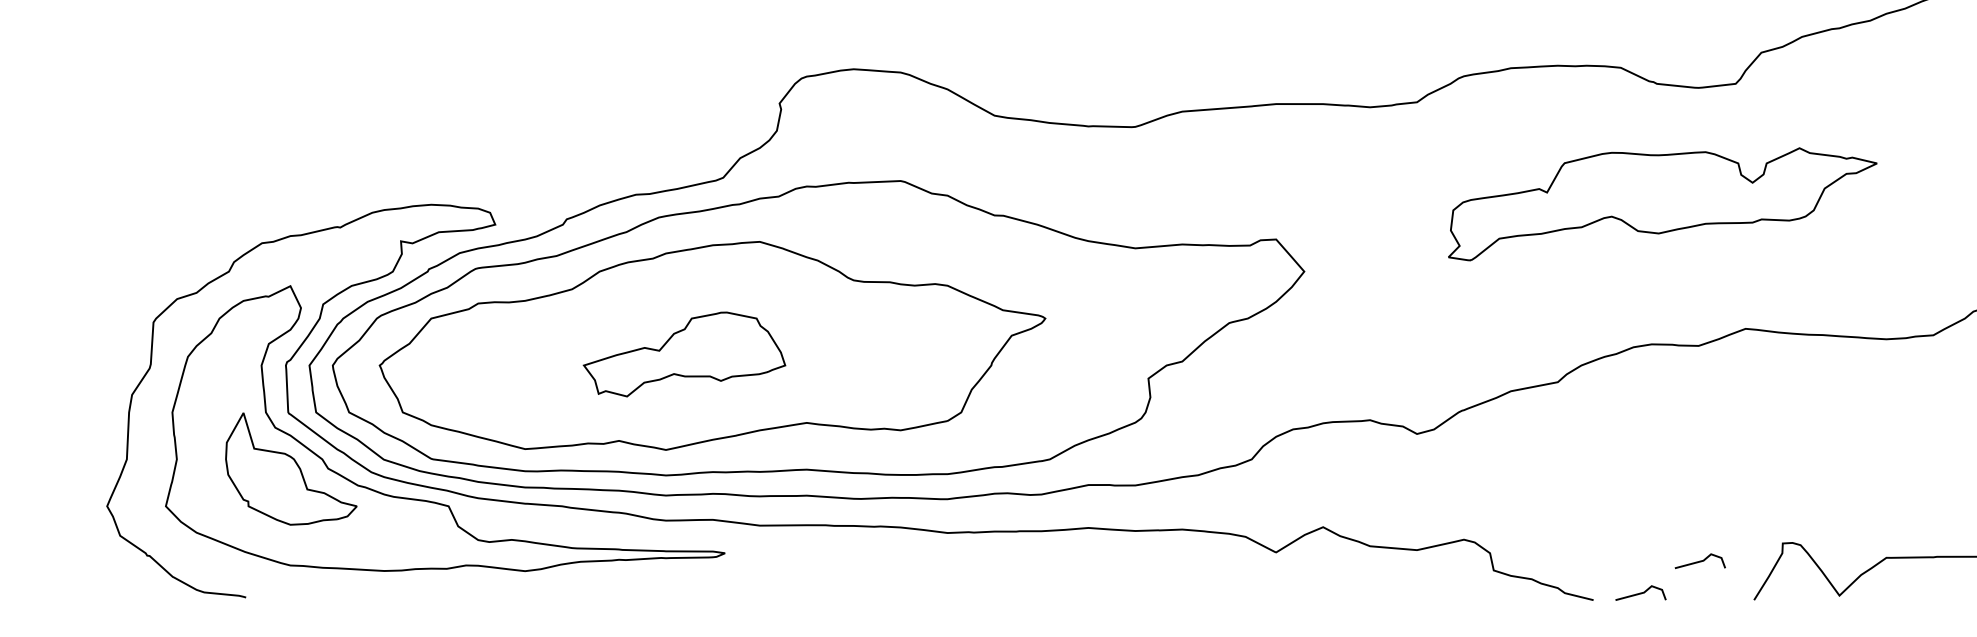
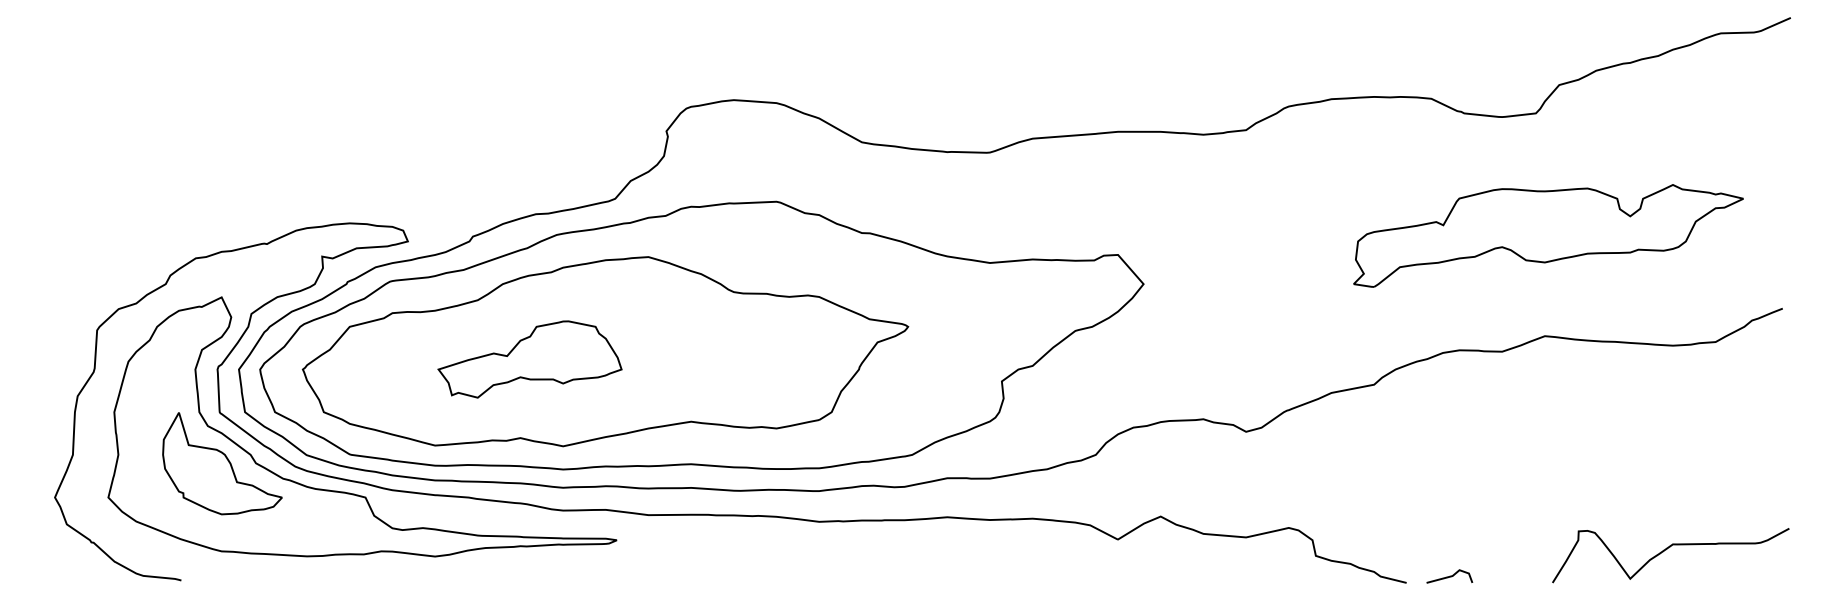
part: (1662, 203) -> (1548, 235), moved
part: (683, 354) -> (529, 359), moved
line: (1700, 561) -> (1503, 547), removed

